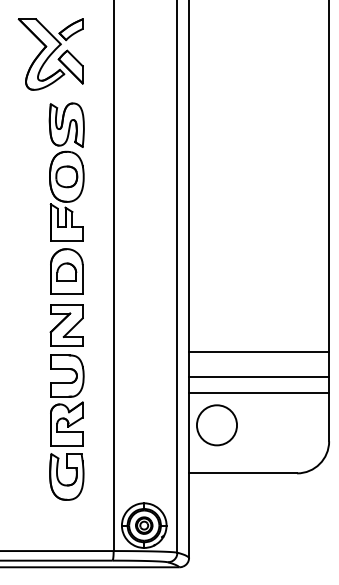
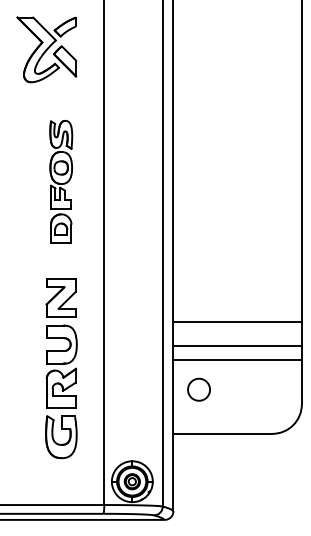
part: (65, 198) -> (60, 181), size x0.7
circle: (216, 425) -> (198, 389), size x0.6

